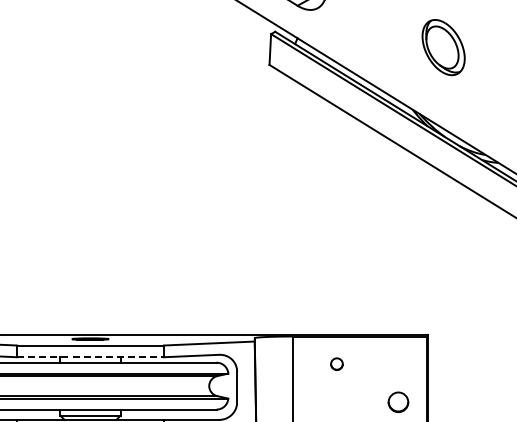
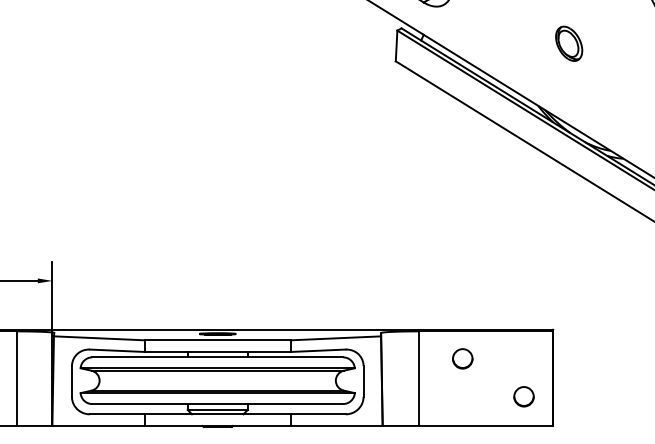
part: (444, 47) -> (569, 43), size x0.62
line: (90, 356) -> (217, 351), dashed -> solid
part: (336, 363) -> (462, 358), size x1.67

